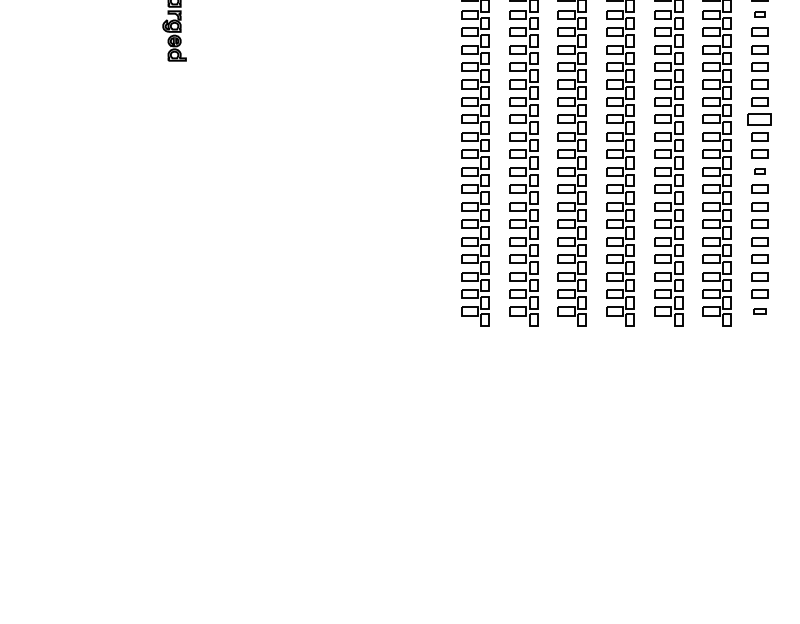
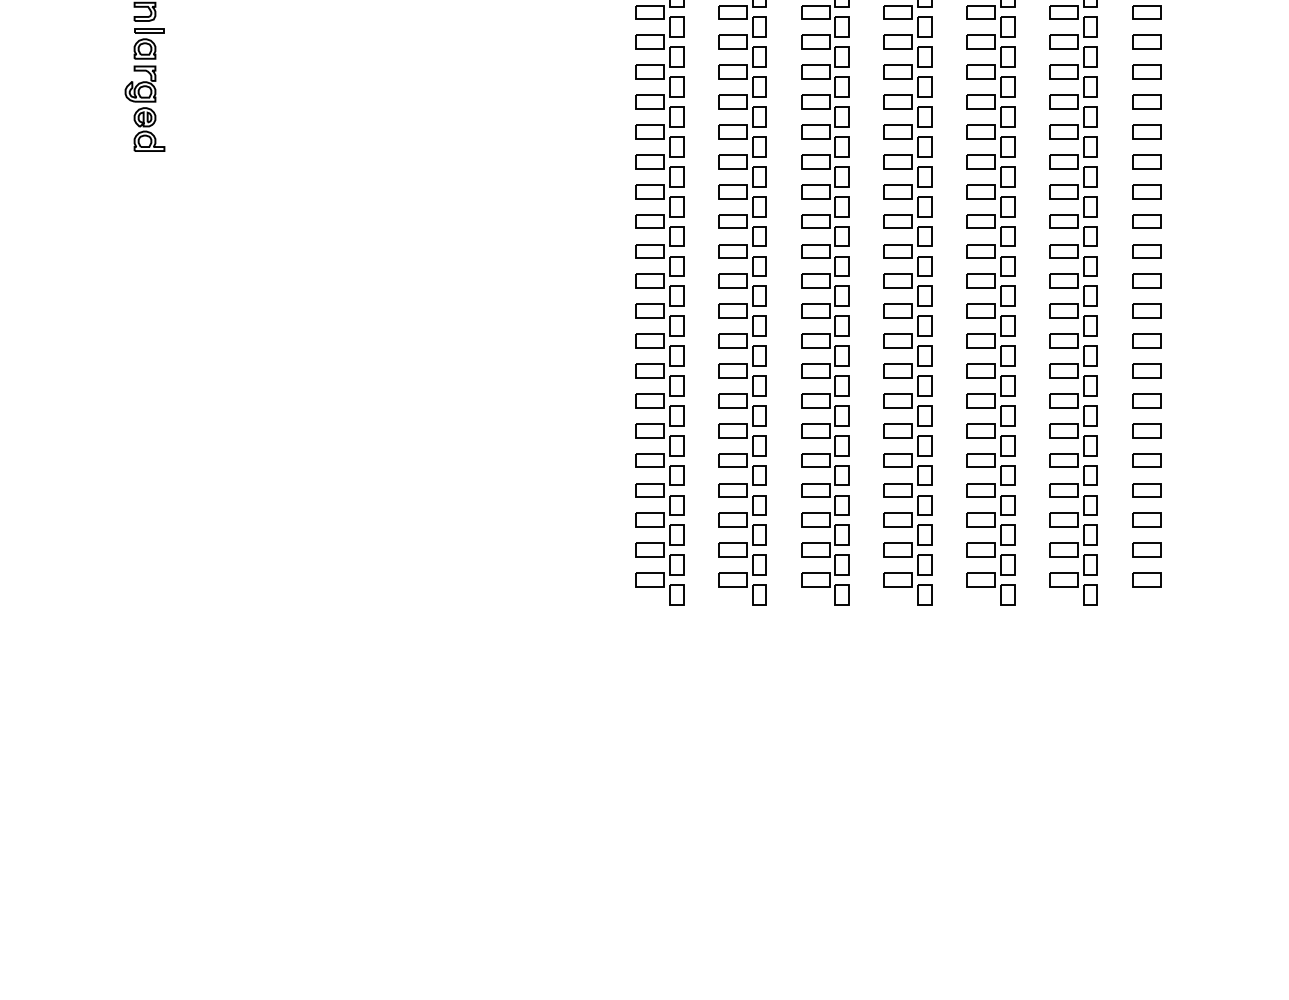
part: (759, 14) -> (1145, 71), size x1.67
part: (759, 118) -> (1145, 249), size x0.71
part: (759, 171) -> (1145, 340), size x1.67
part: (759, 311) -> (1145, 580), size x1.43

